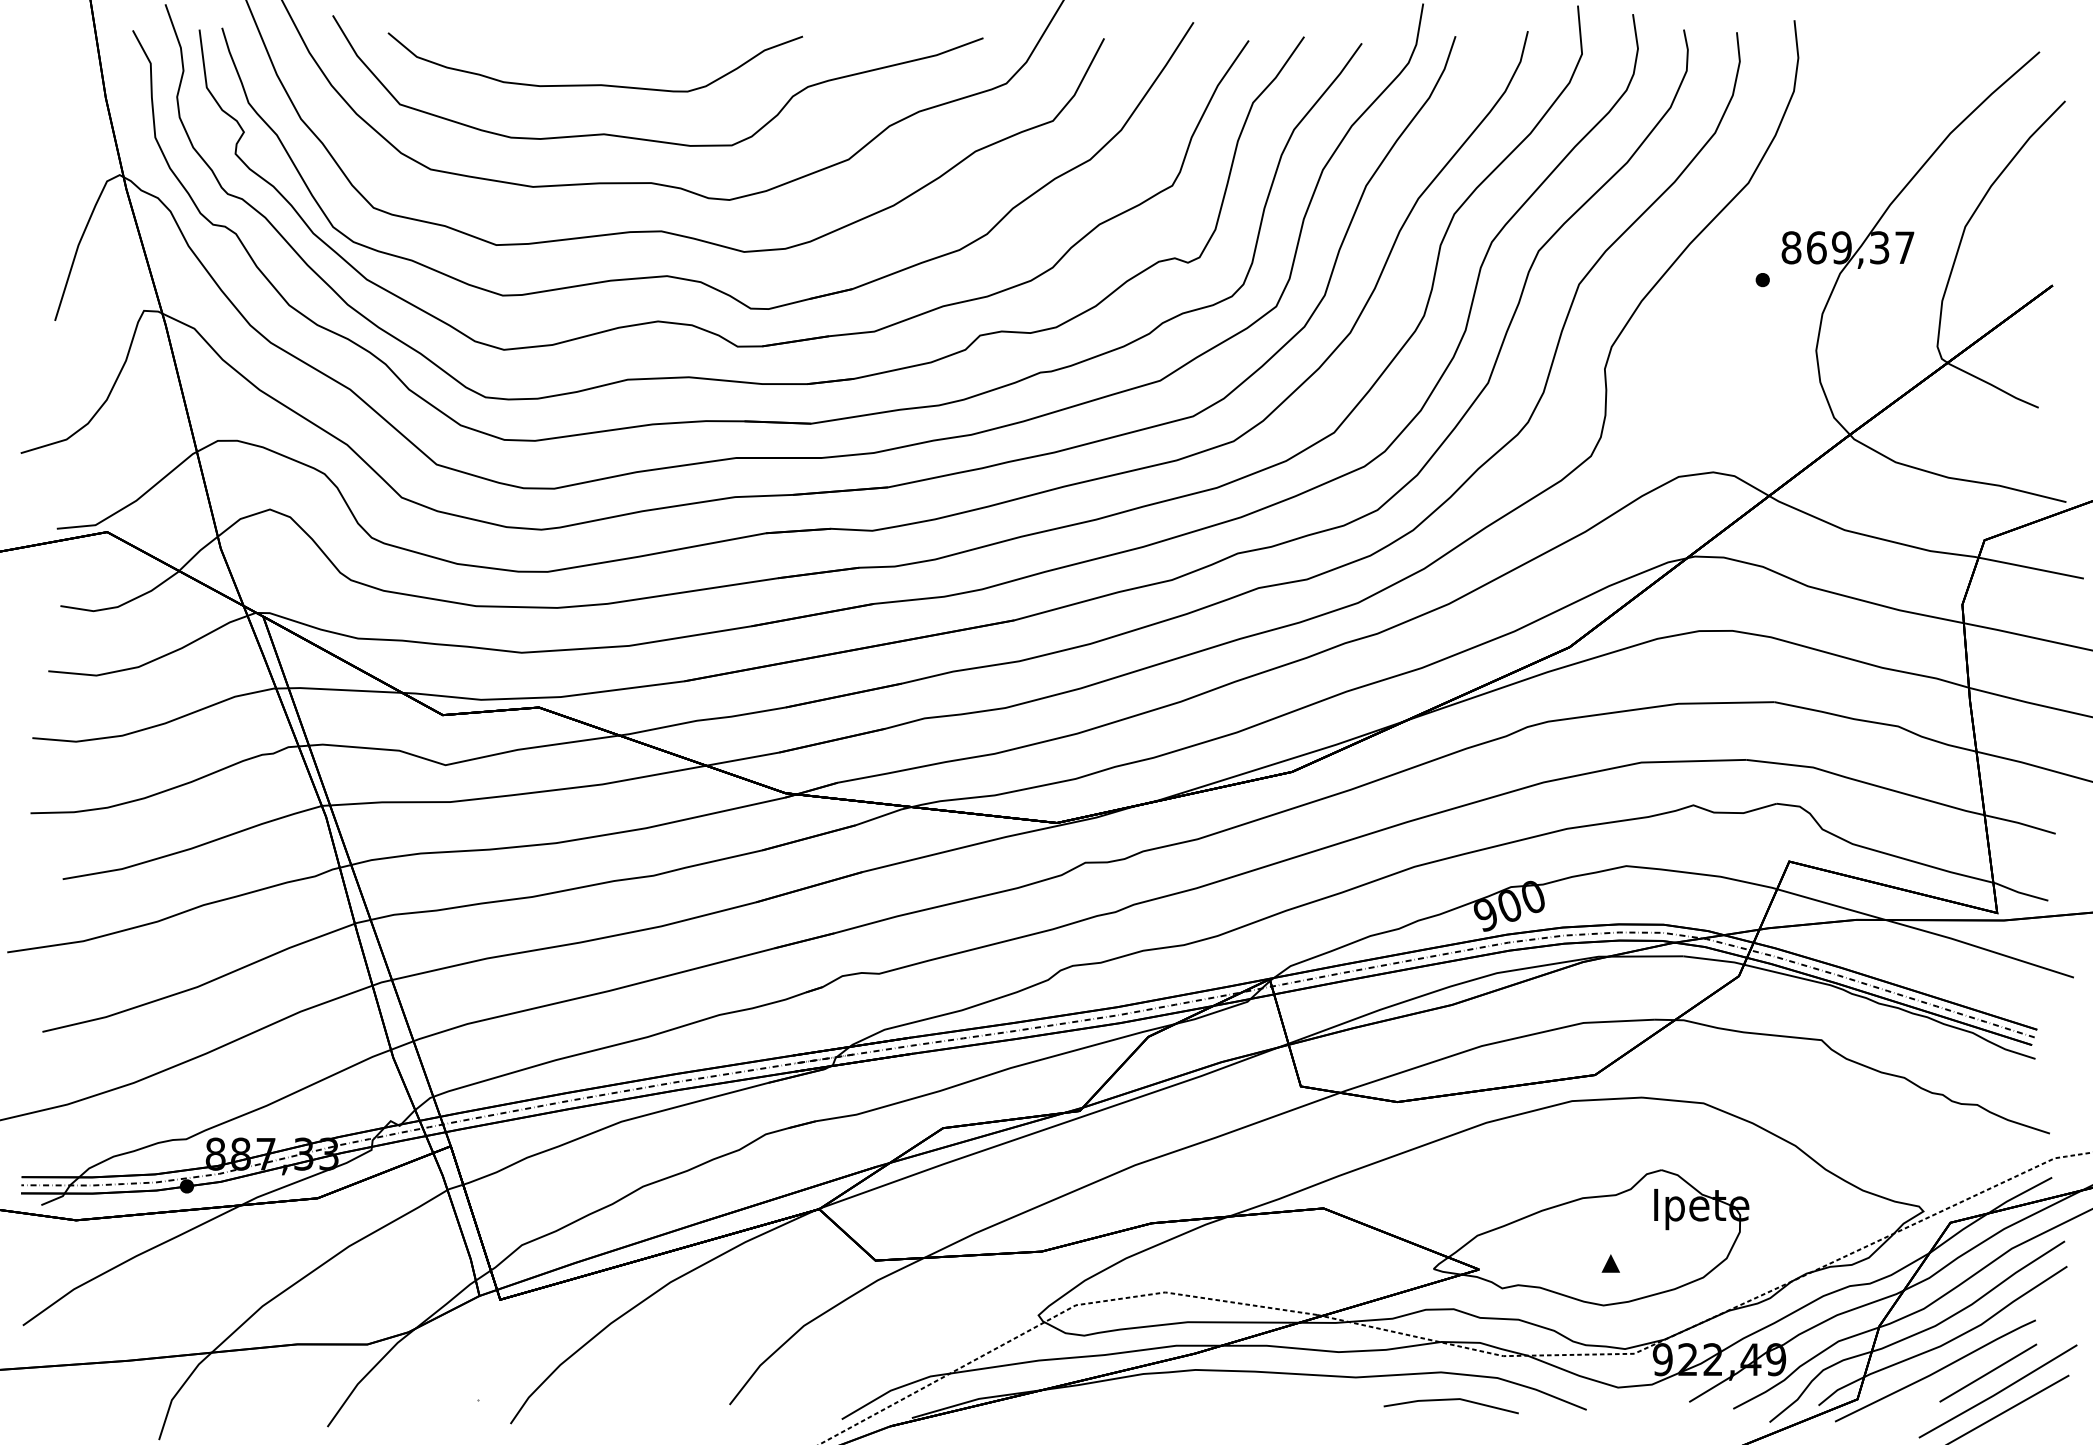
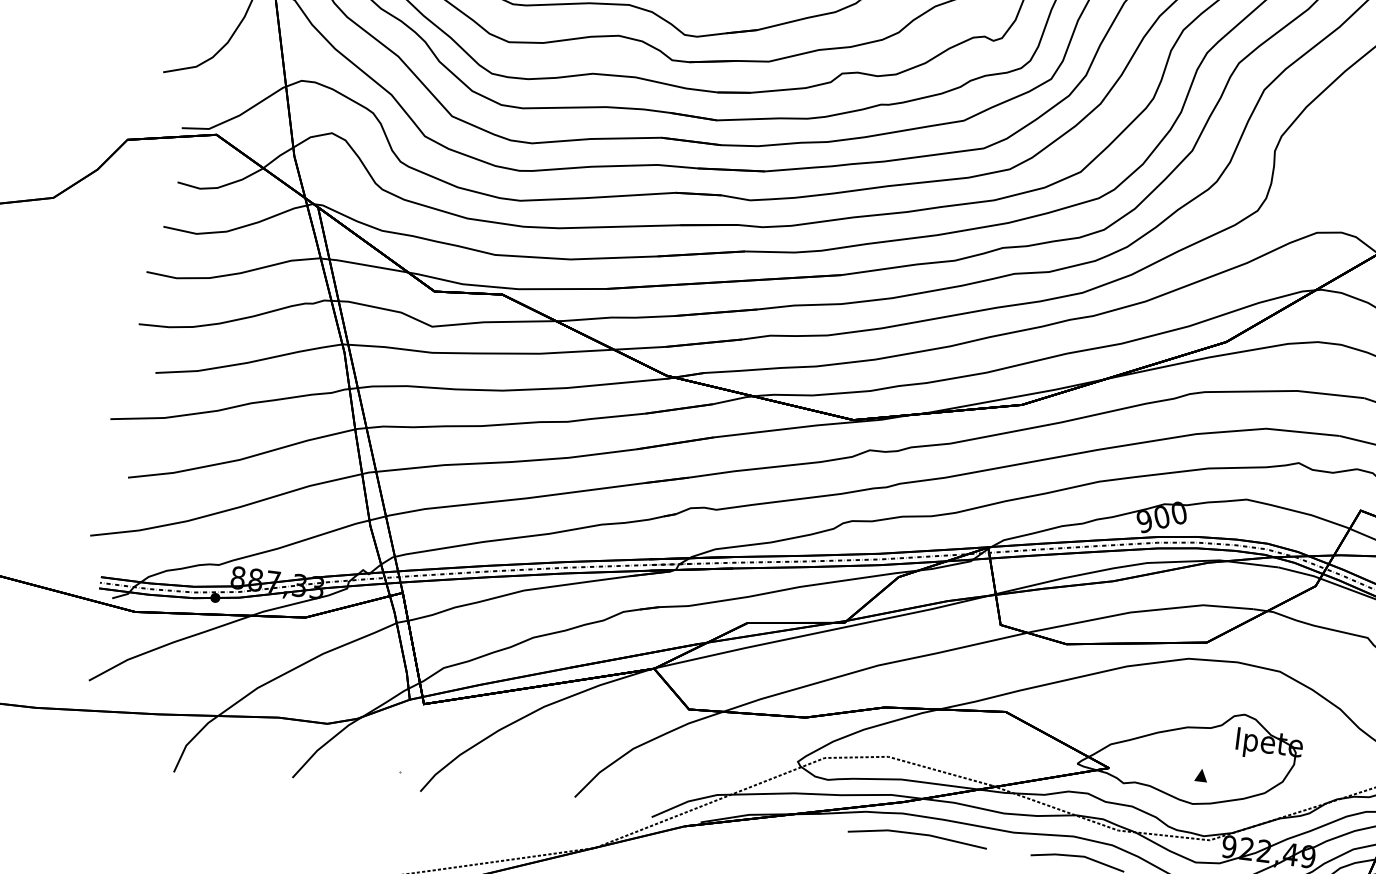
line: (1220, 1397) -> (917, 834), added

